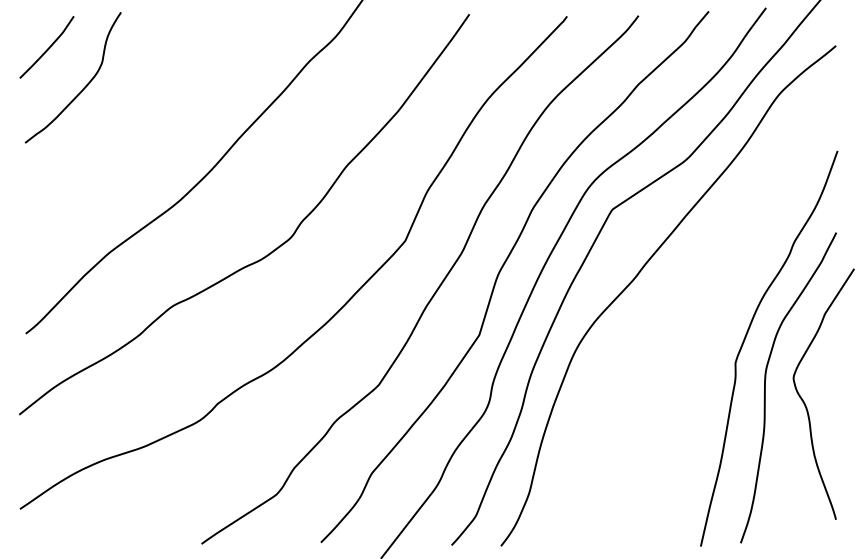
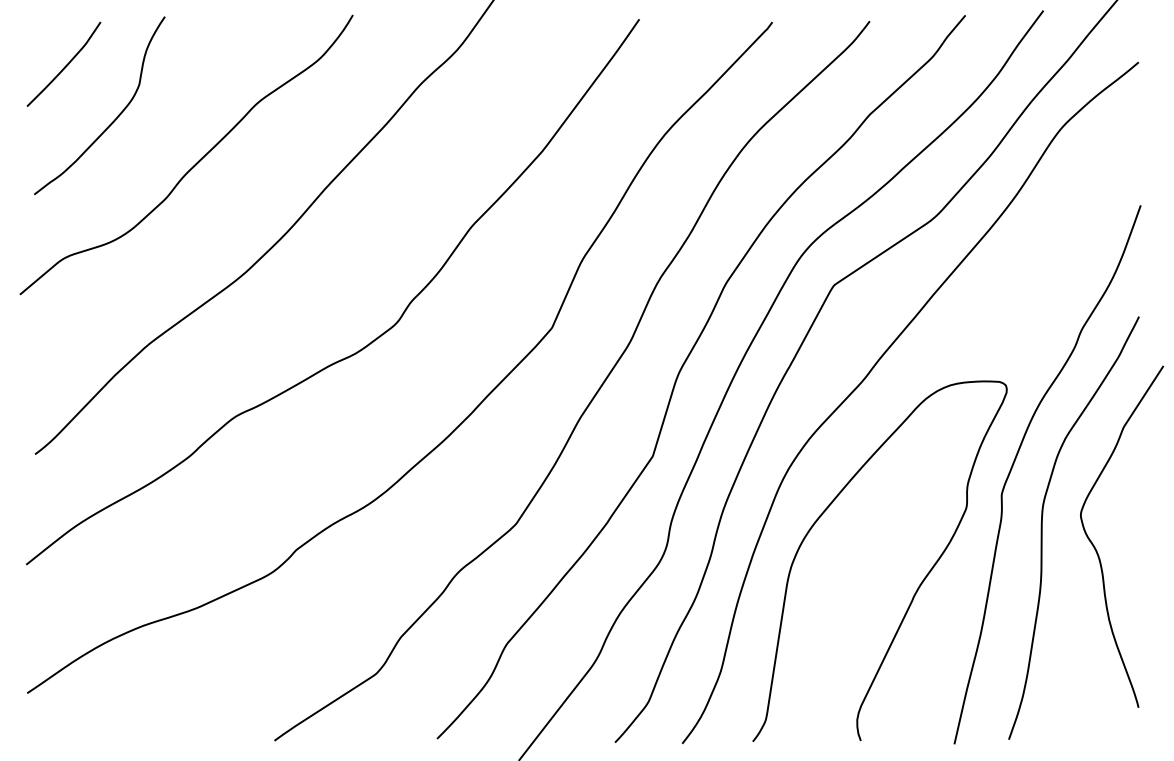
curve: (143, 119) -> (195, 162), added
curve: (674, 429) -> (918, 584), added

